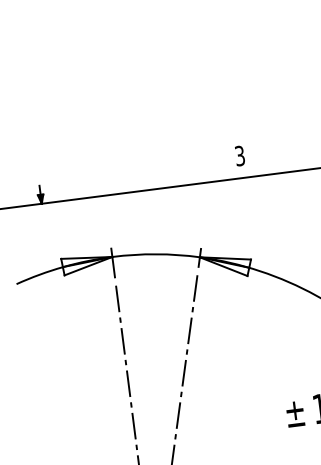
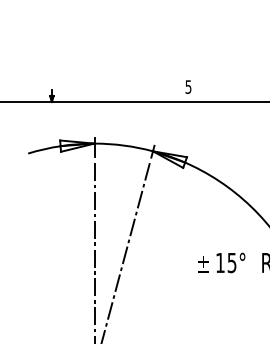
text: (239, 155) -> (188, 86), 3 -> 5

